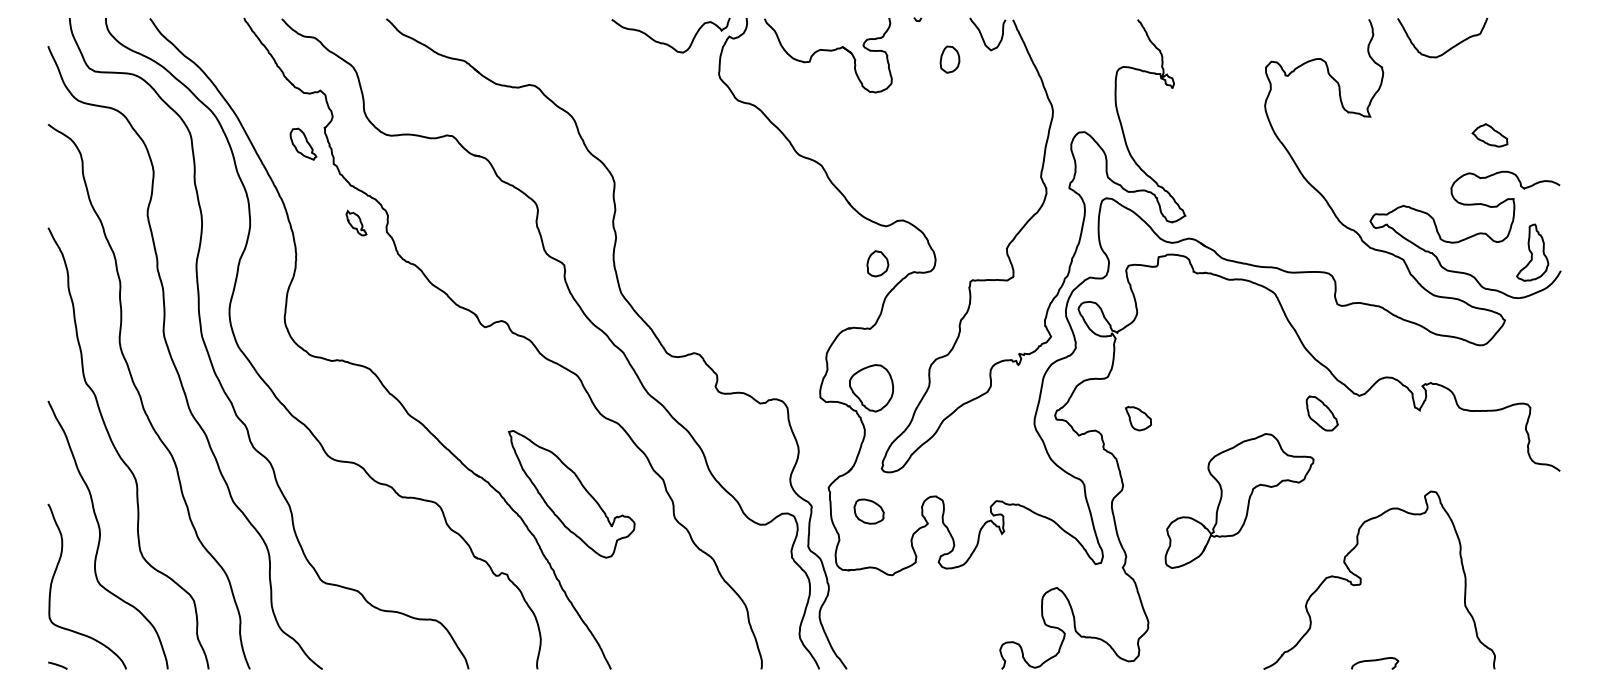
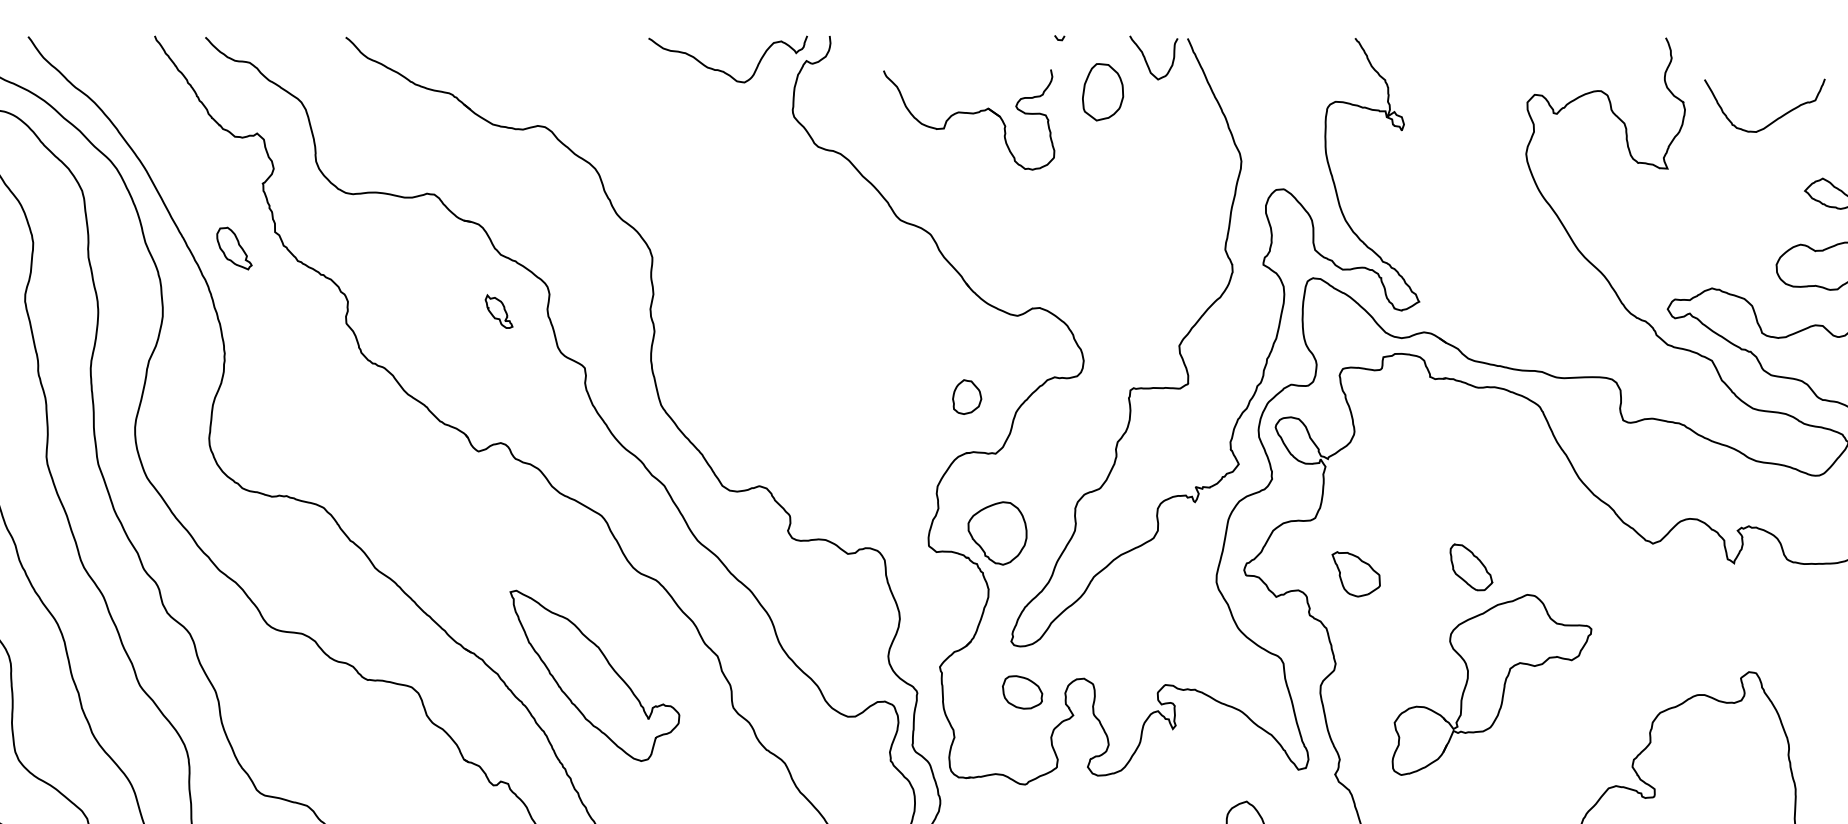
curve: (1450, 47) -> (1775, 118), moved
part: (828, 55) -> (969, 119), moved
part: (949, 59) -> (1102, 91), size x1.6
part: (303, 143) -> (234, 247), moved
part: (356, 222) -> (499, 310), moved
part: (877, 263) -> (966, 396), moved
part: (1321, 413) -> (1470, 567), moved
part: (1138, 418) -> (1356, 574), size x1.4
part: (868, 511) -> (1021, 692), moved

